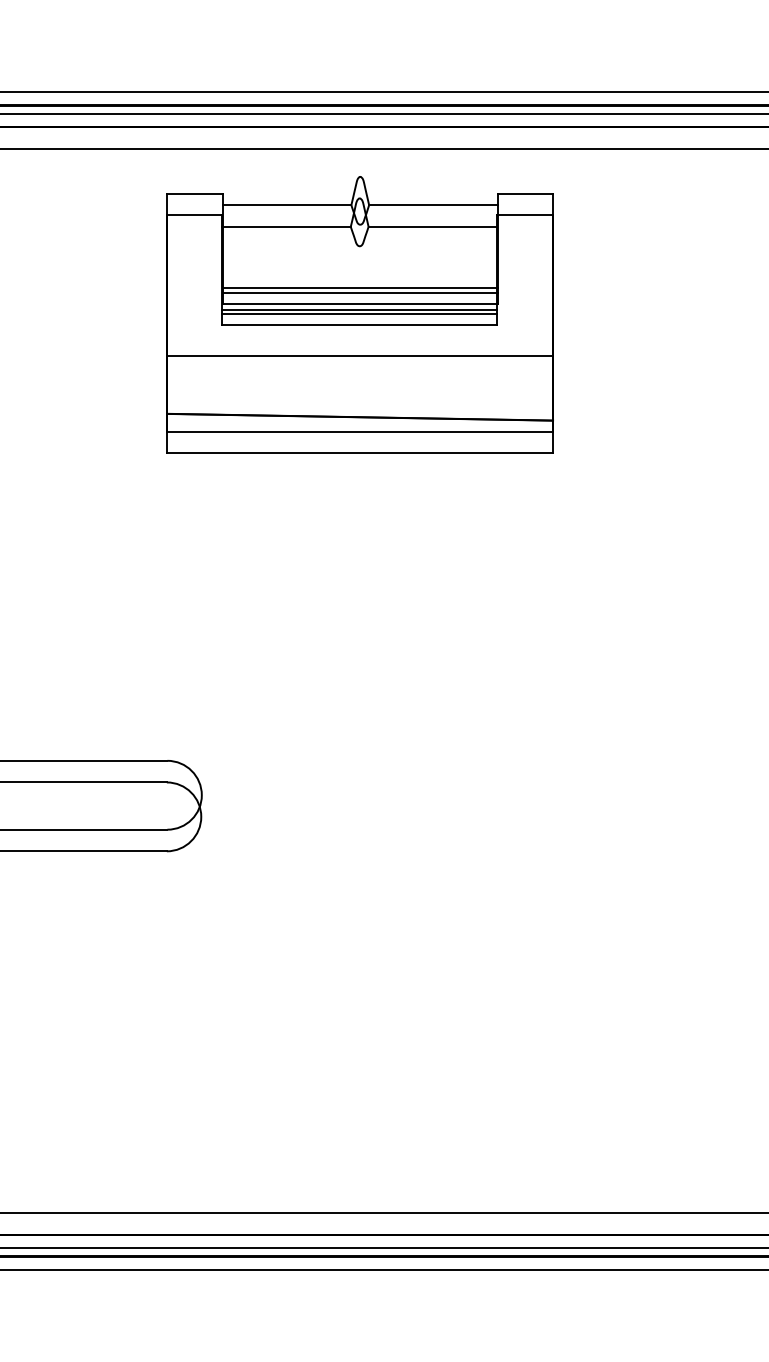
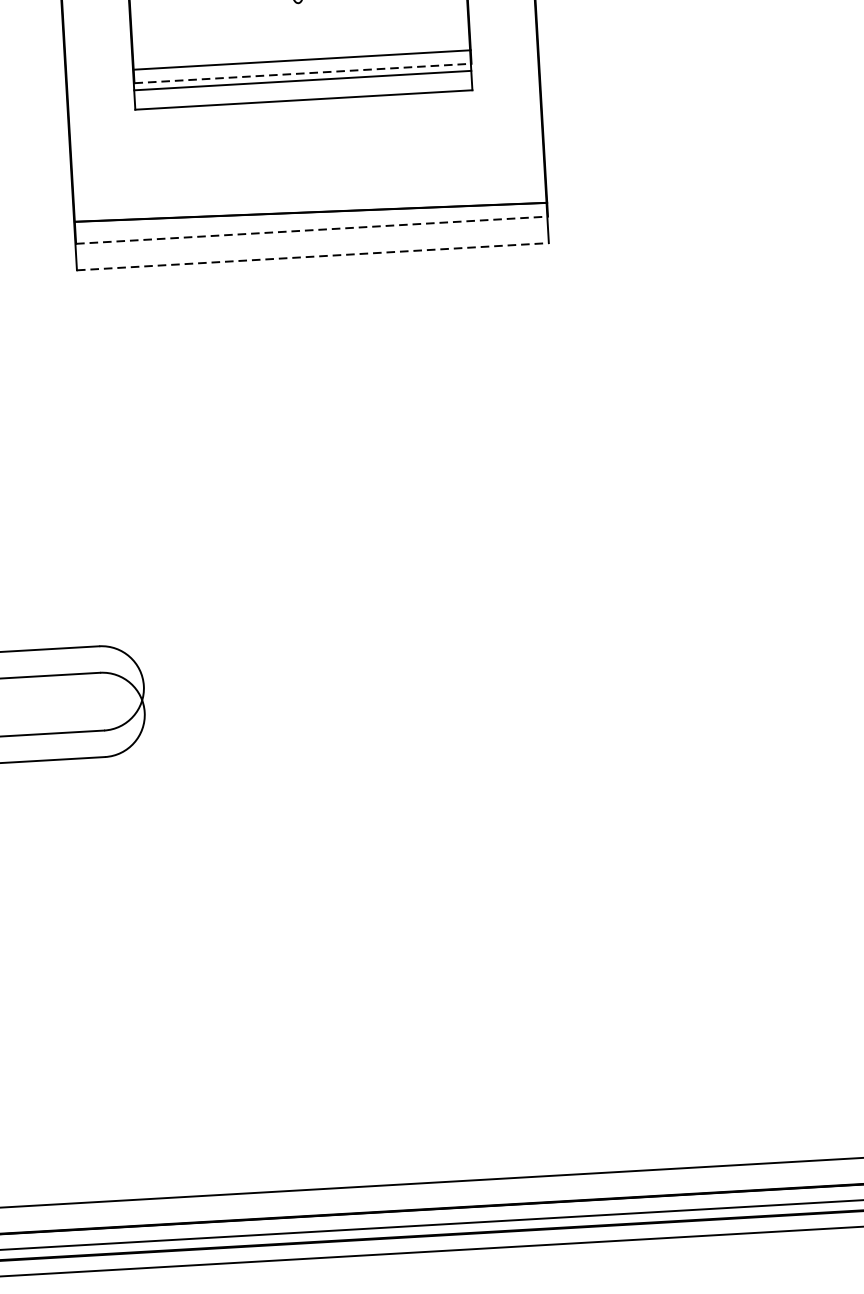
line: (360, 288) -> (302, 54), removed
line: (360, 303) -> (303, 73), solid -> dashed
line: (359, 314) -> (302, 86), removed
line: (359, 356) -> (305, 138), removed
line: (360, 431) -> (312, 229), solid -> dashed
line: (359, 453) -> (312, 256), solid -> dashed

